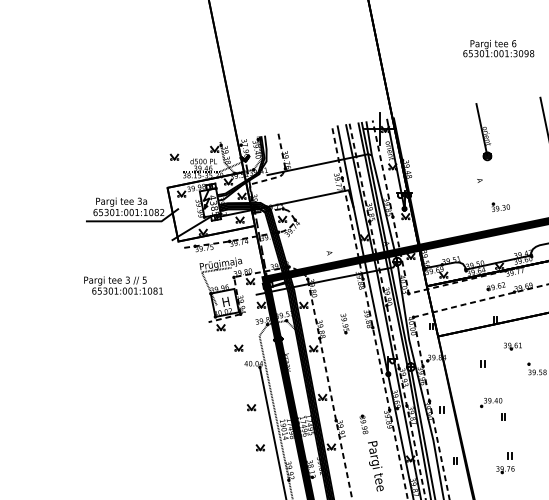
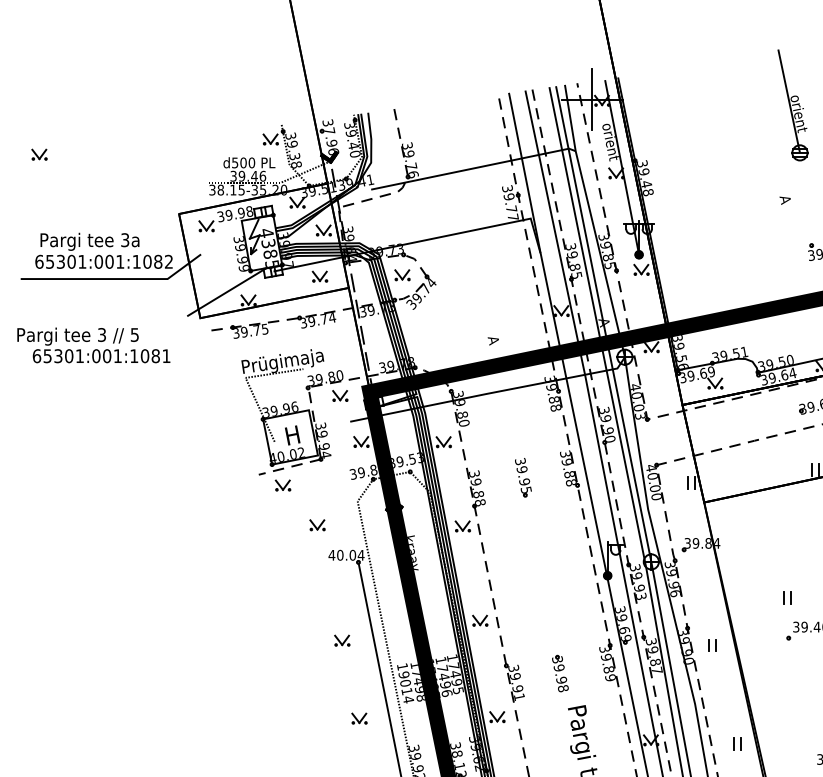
part: (174, 156) -> (39, 153), moved
text: (123, 285) -> (93, 345), moved
part: (482, 363) -> (786, 597), moved

